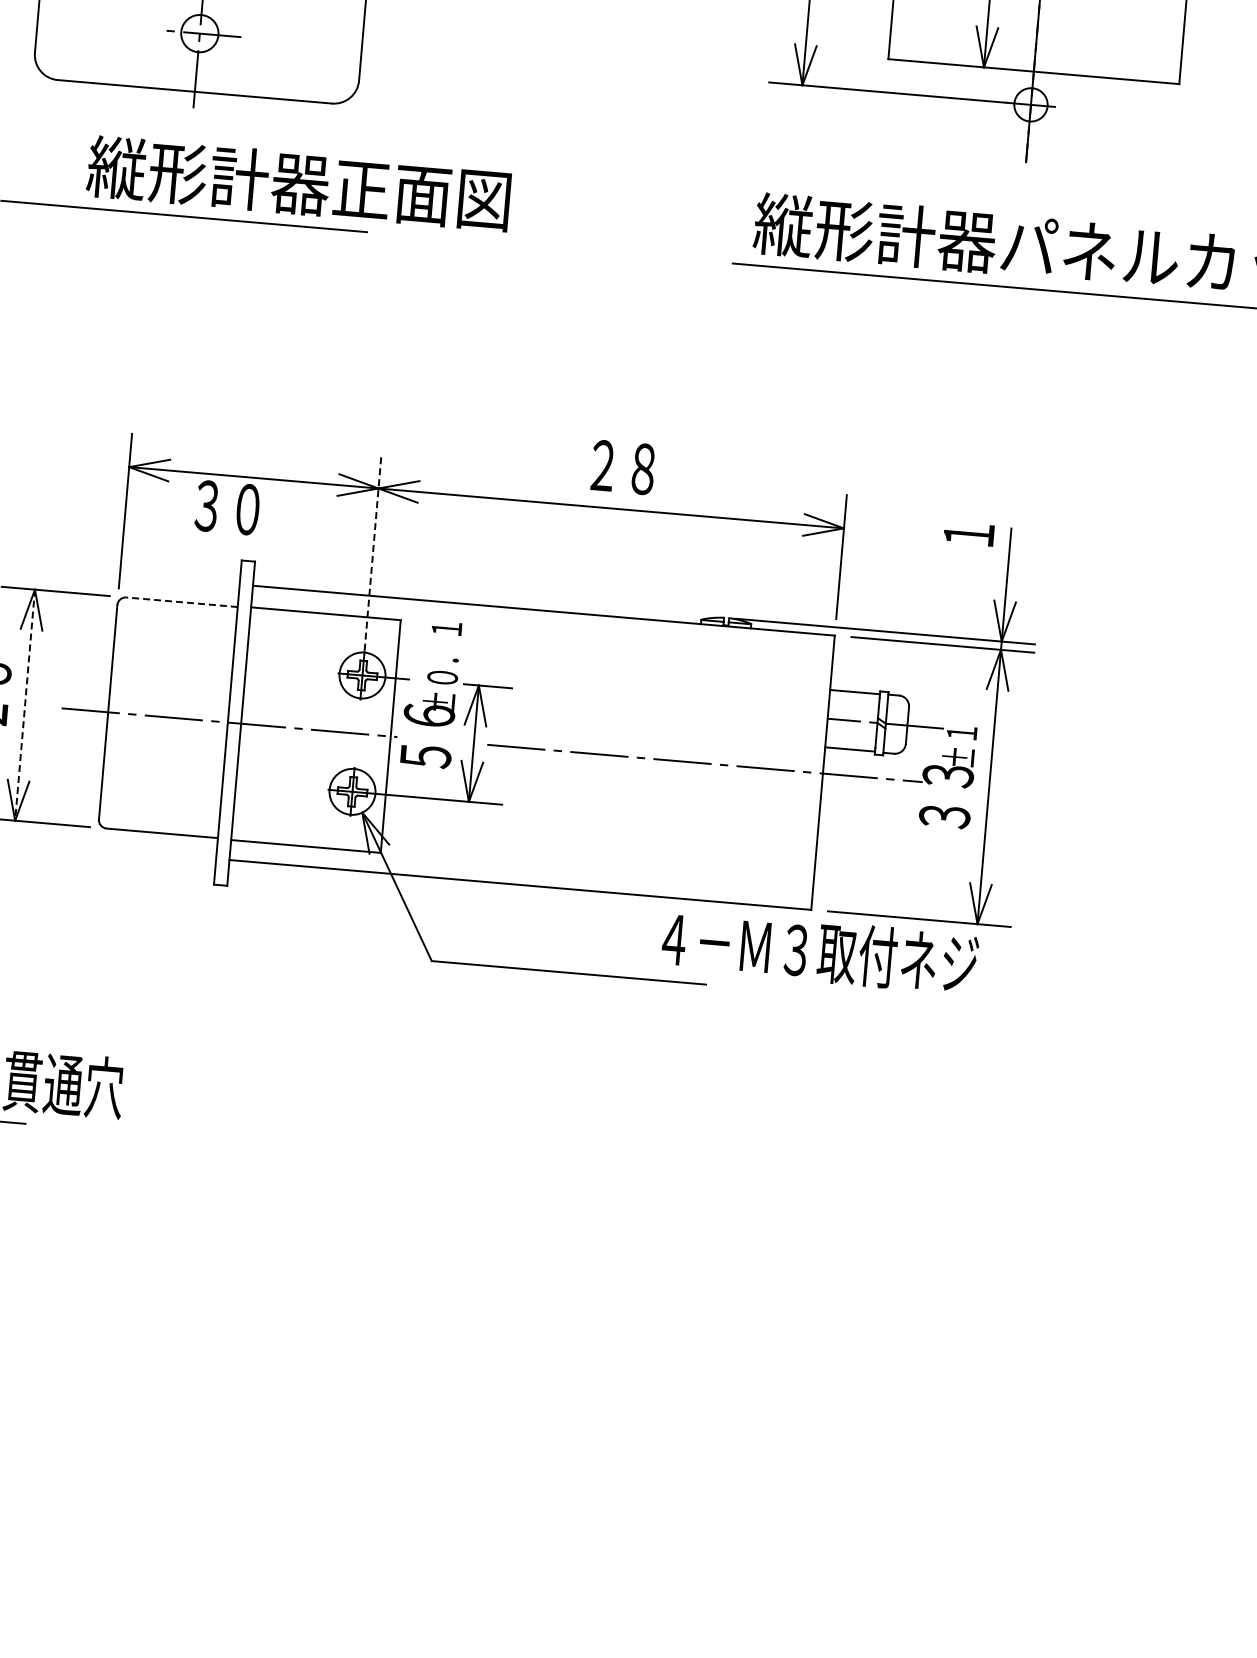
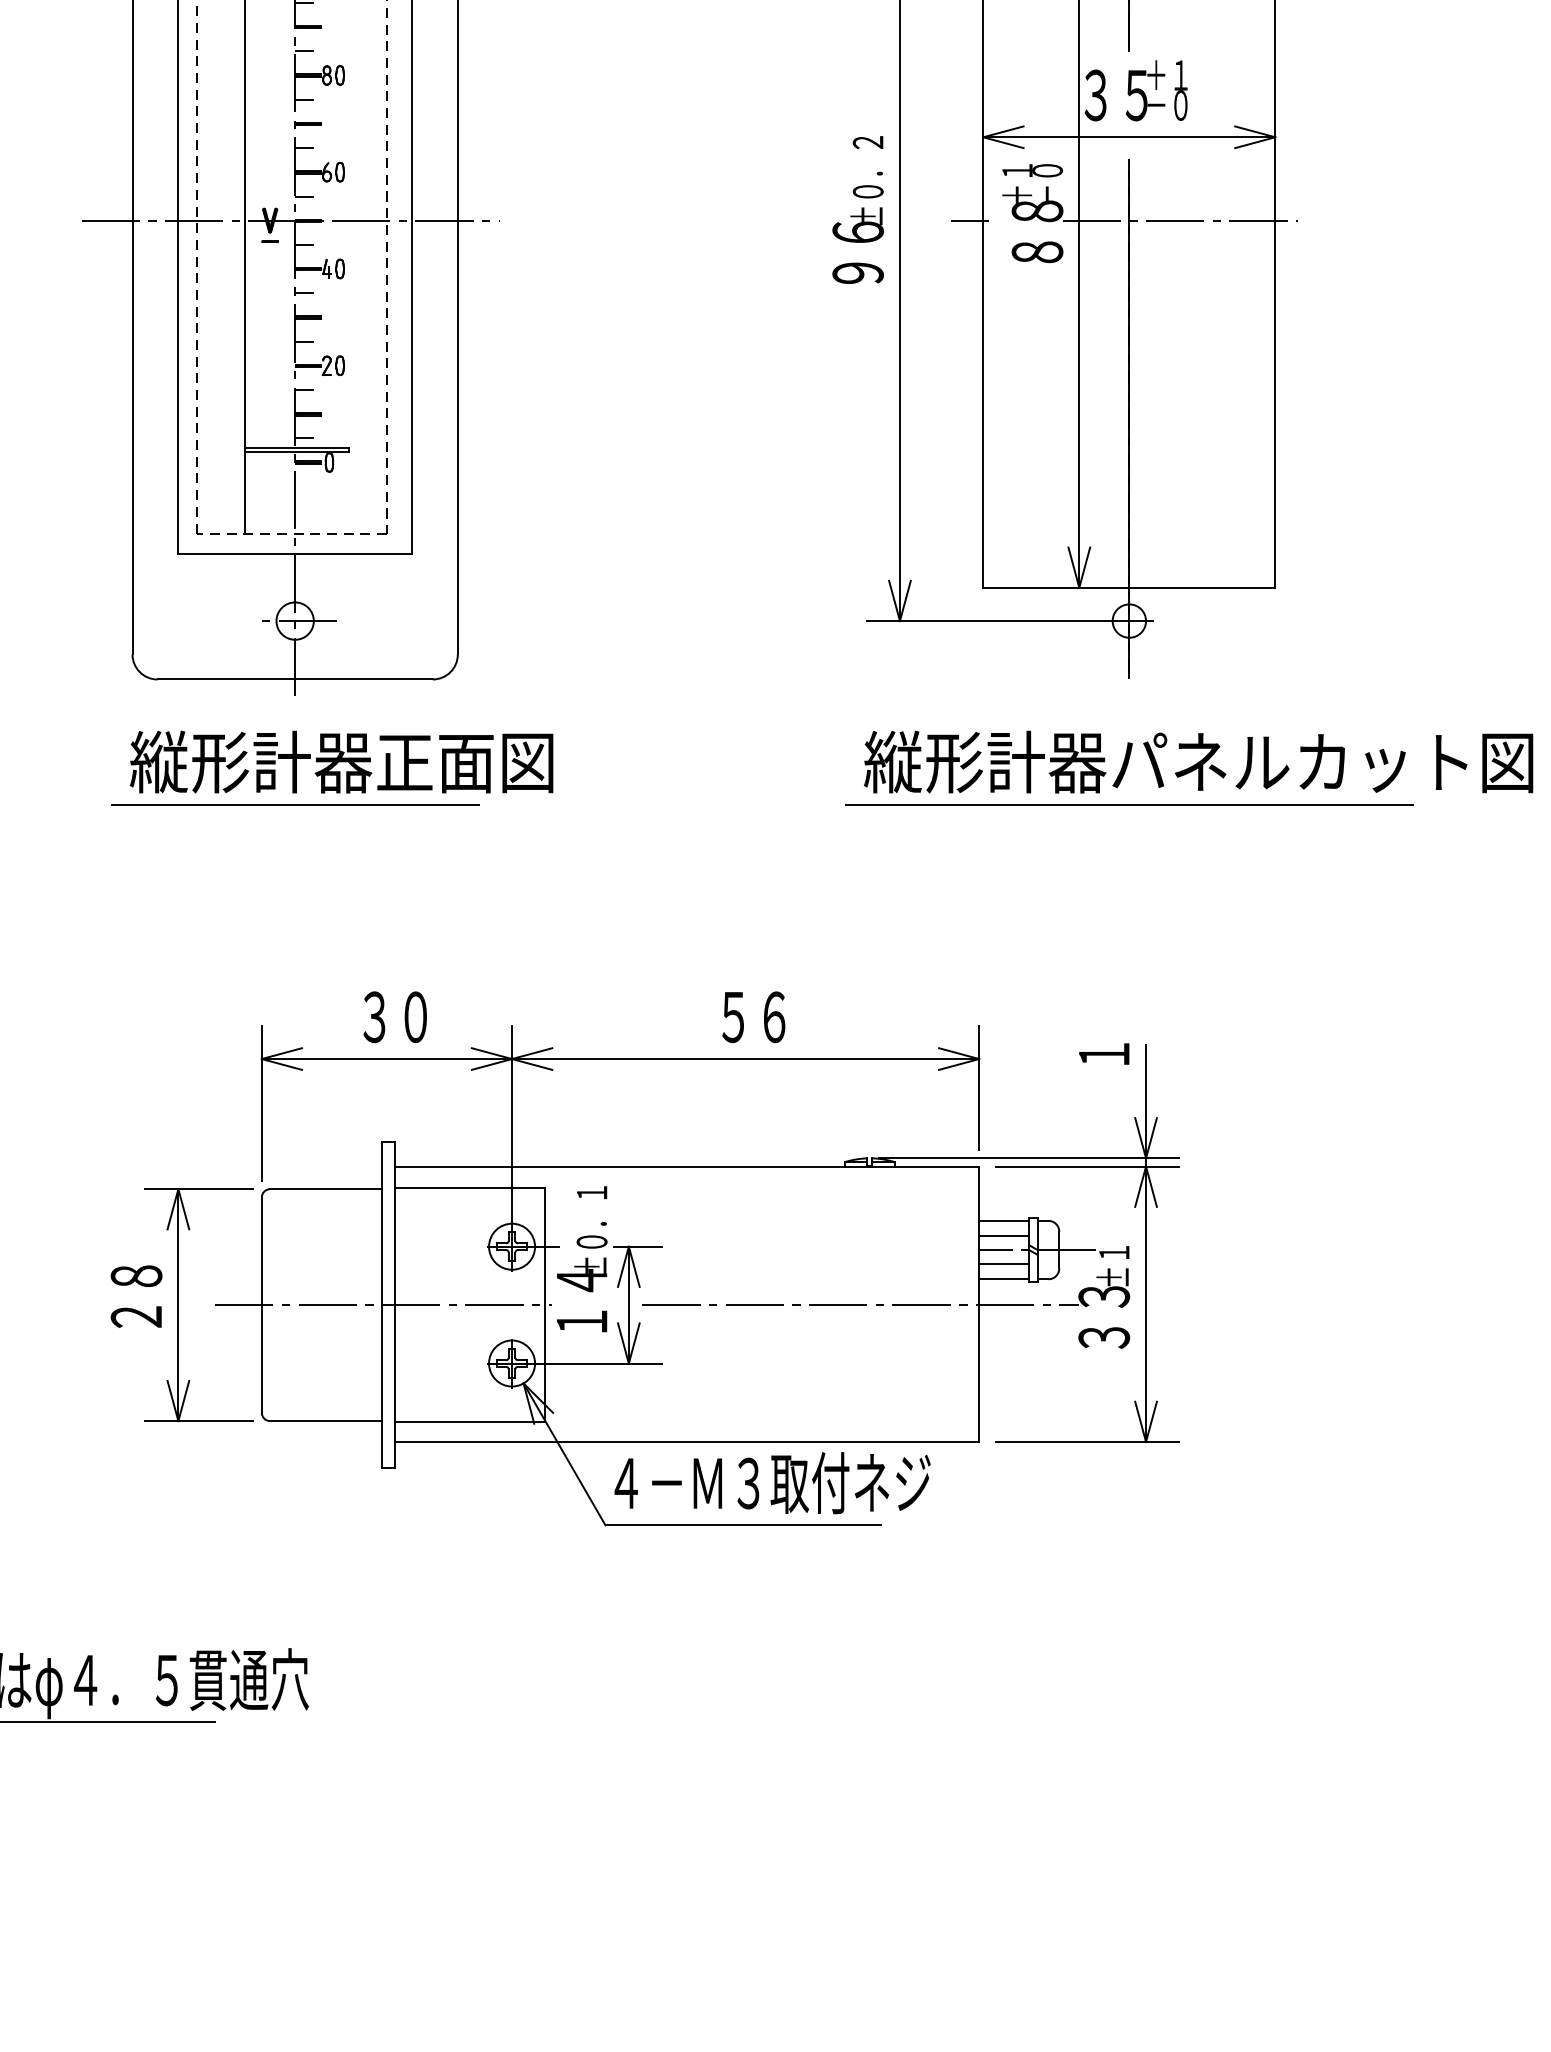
text: (298, 183) -> (341, 761), moved
text: (622, 467) -> (753, 1017), ２８ -> ５６
text: (226, 508) -> (394, 1017), moved
line: (373, 552) -> (512, 1123), dashed -> solid
line: (182, 602) -> (326, 1189), dashed -> solid
line: (25, 705) -> (178, 1305), dashed -> solid
line: (854, 706) -> (1004, 1235), added
line: (851, 735) -> (1004, 1264), added
text: (427, 736) -> (581, 1301), ５６ -> １４
text: (819, 952) -> (772, 1483), moved

